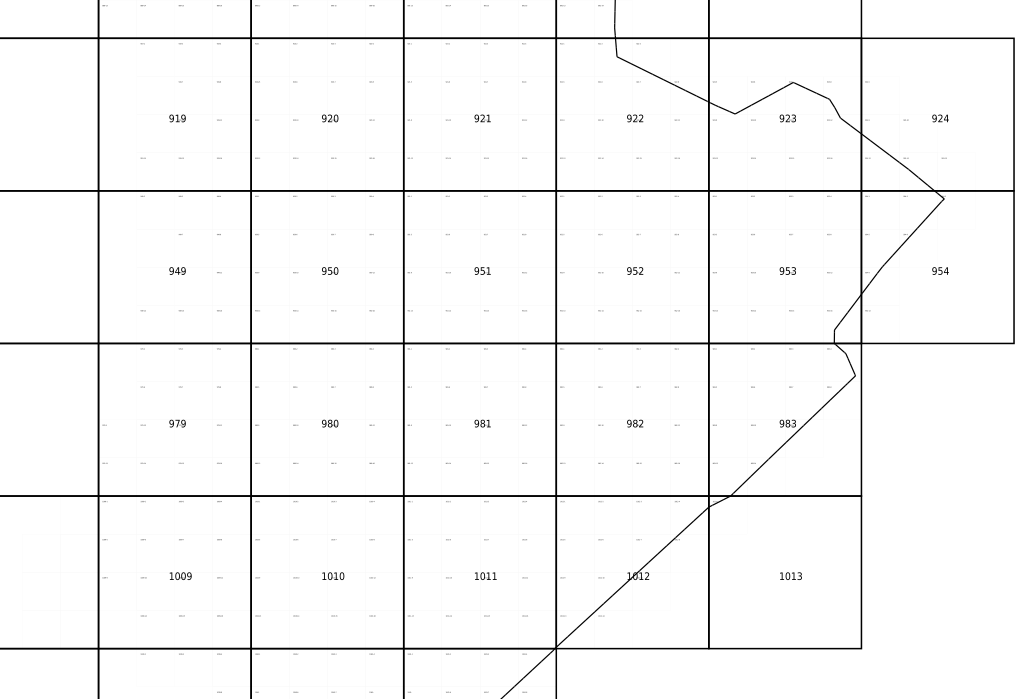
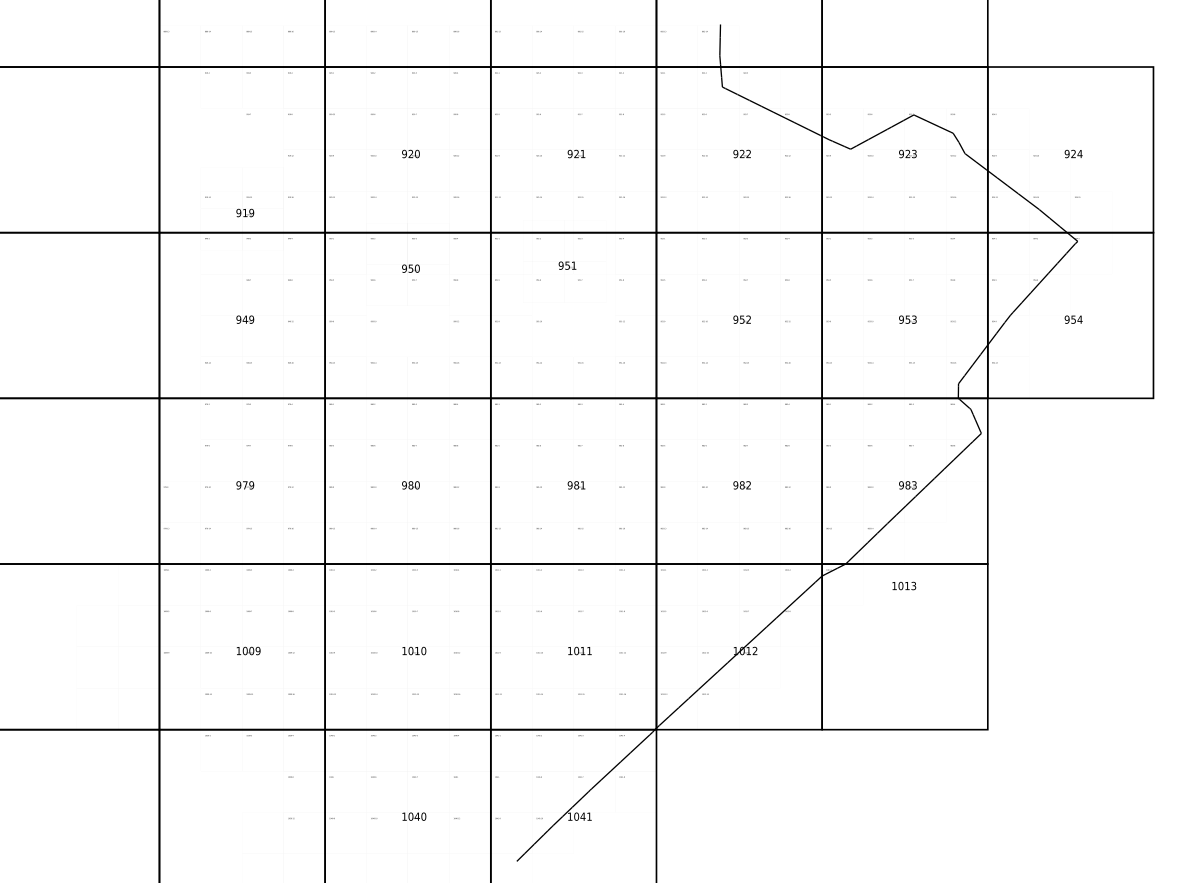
text: (177, 117) -> (245, 212), moved
text: (329, 270) -> (410, 268), moved
text: (482, 270) -> (567, 265), moved
text: (791, 575) -> (904, 585), moved

